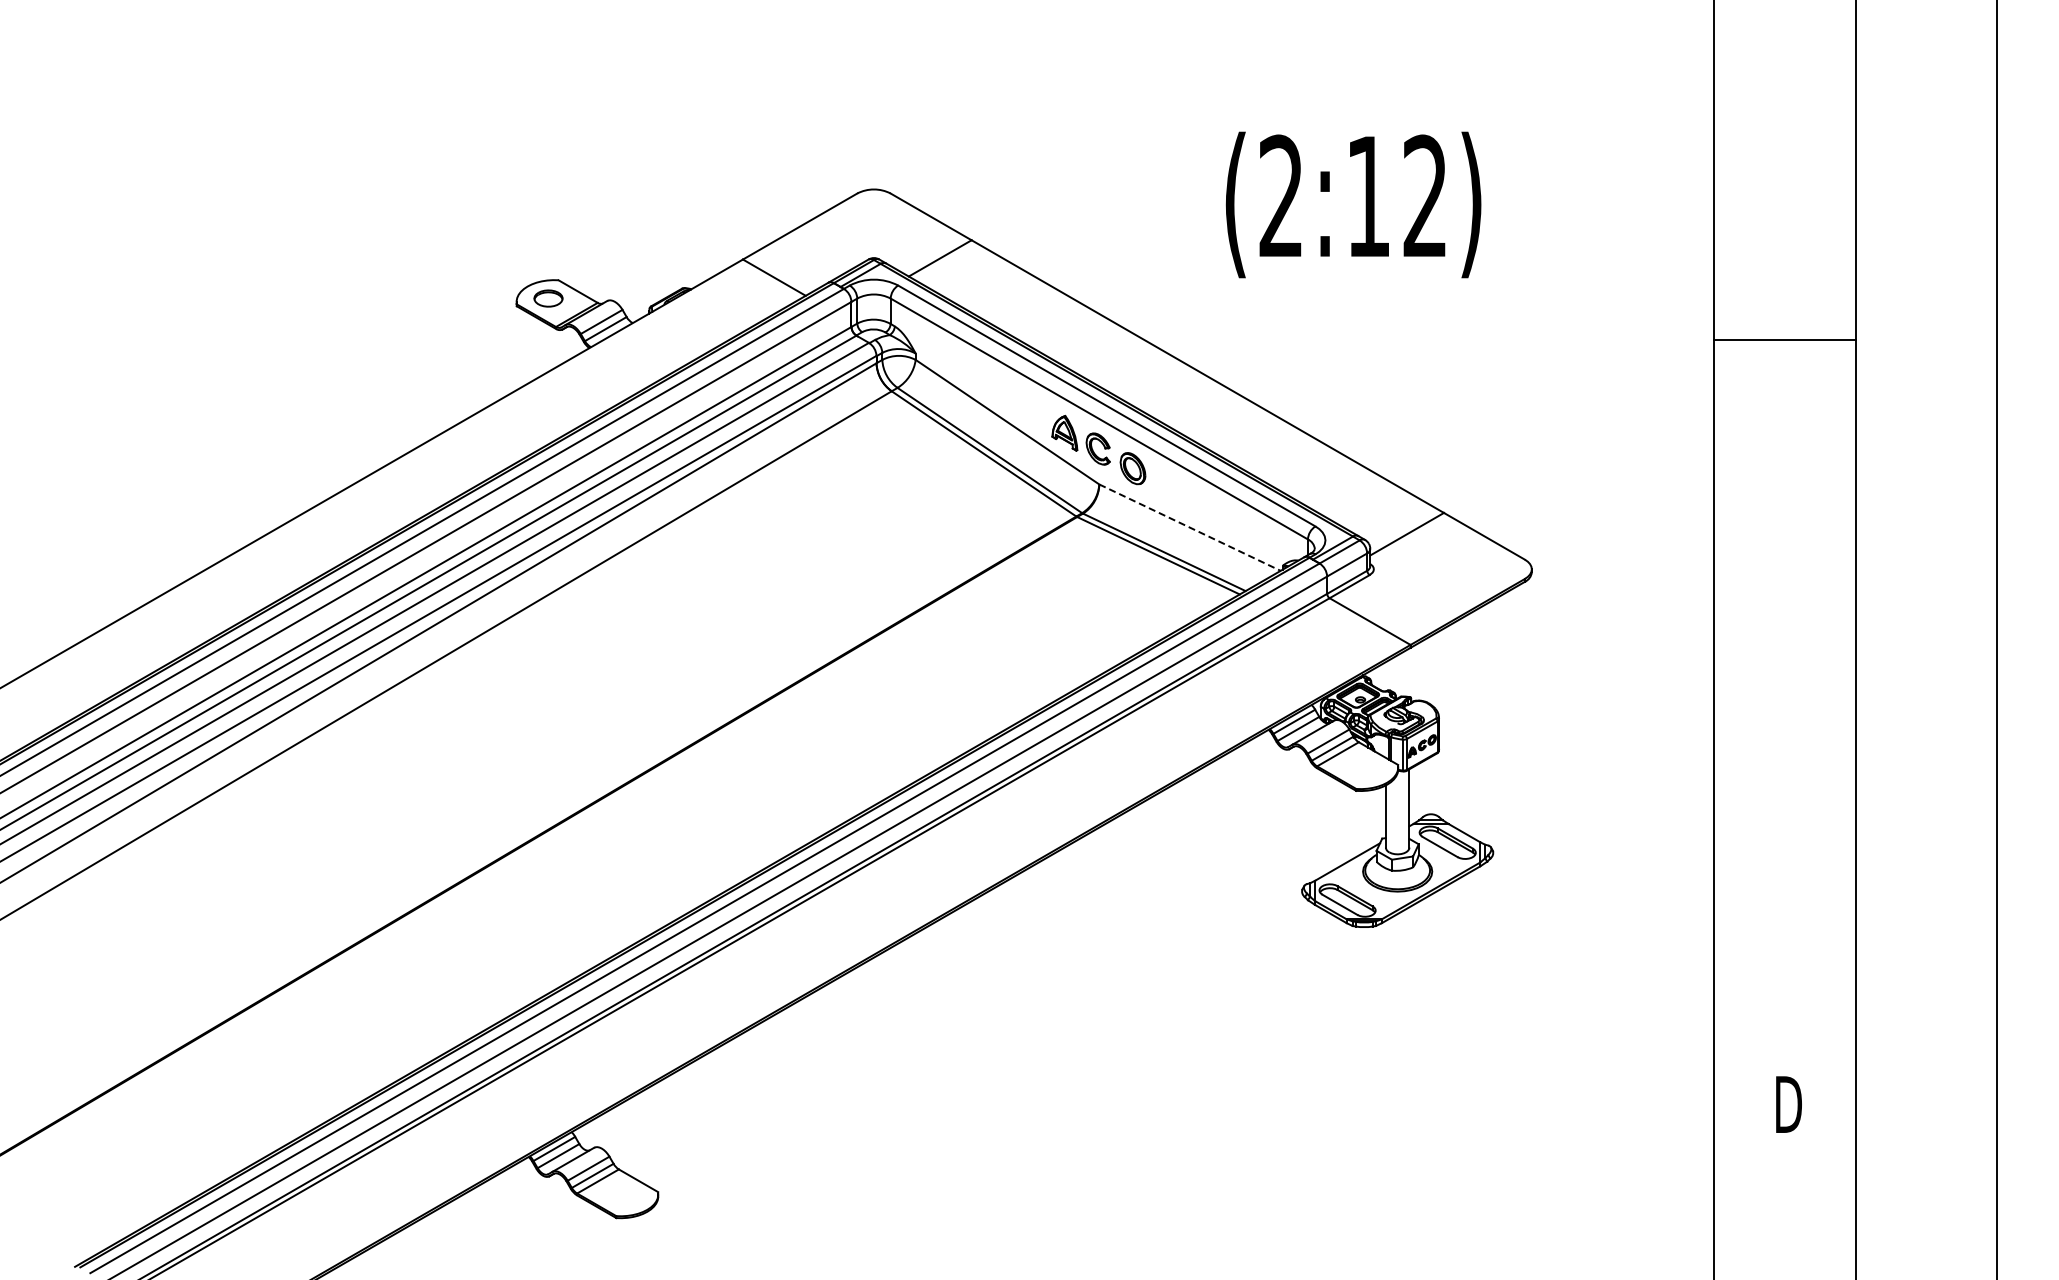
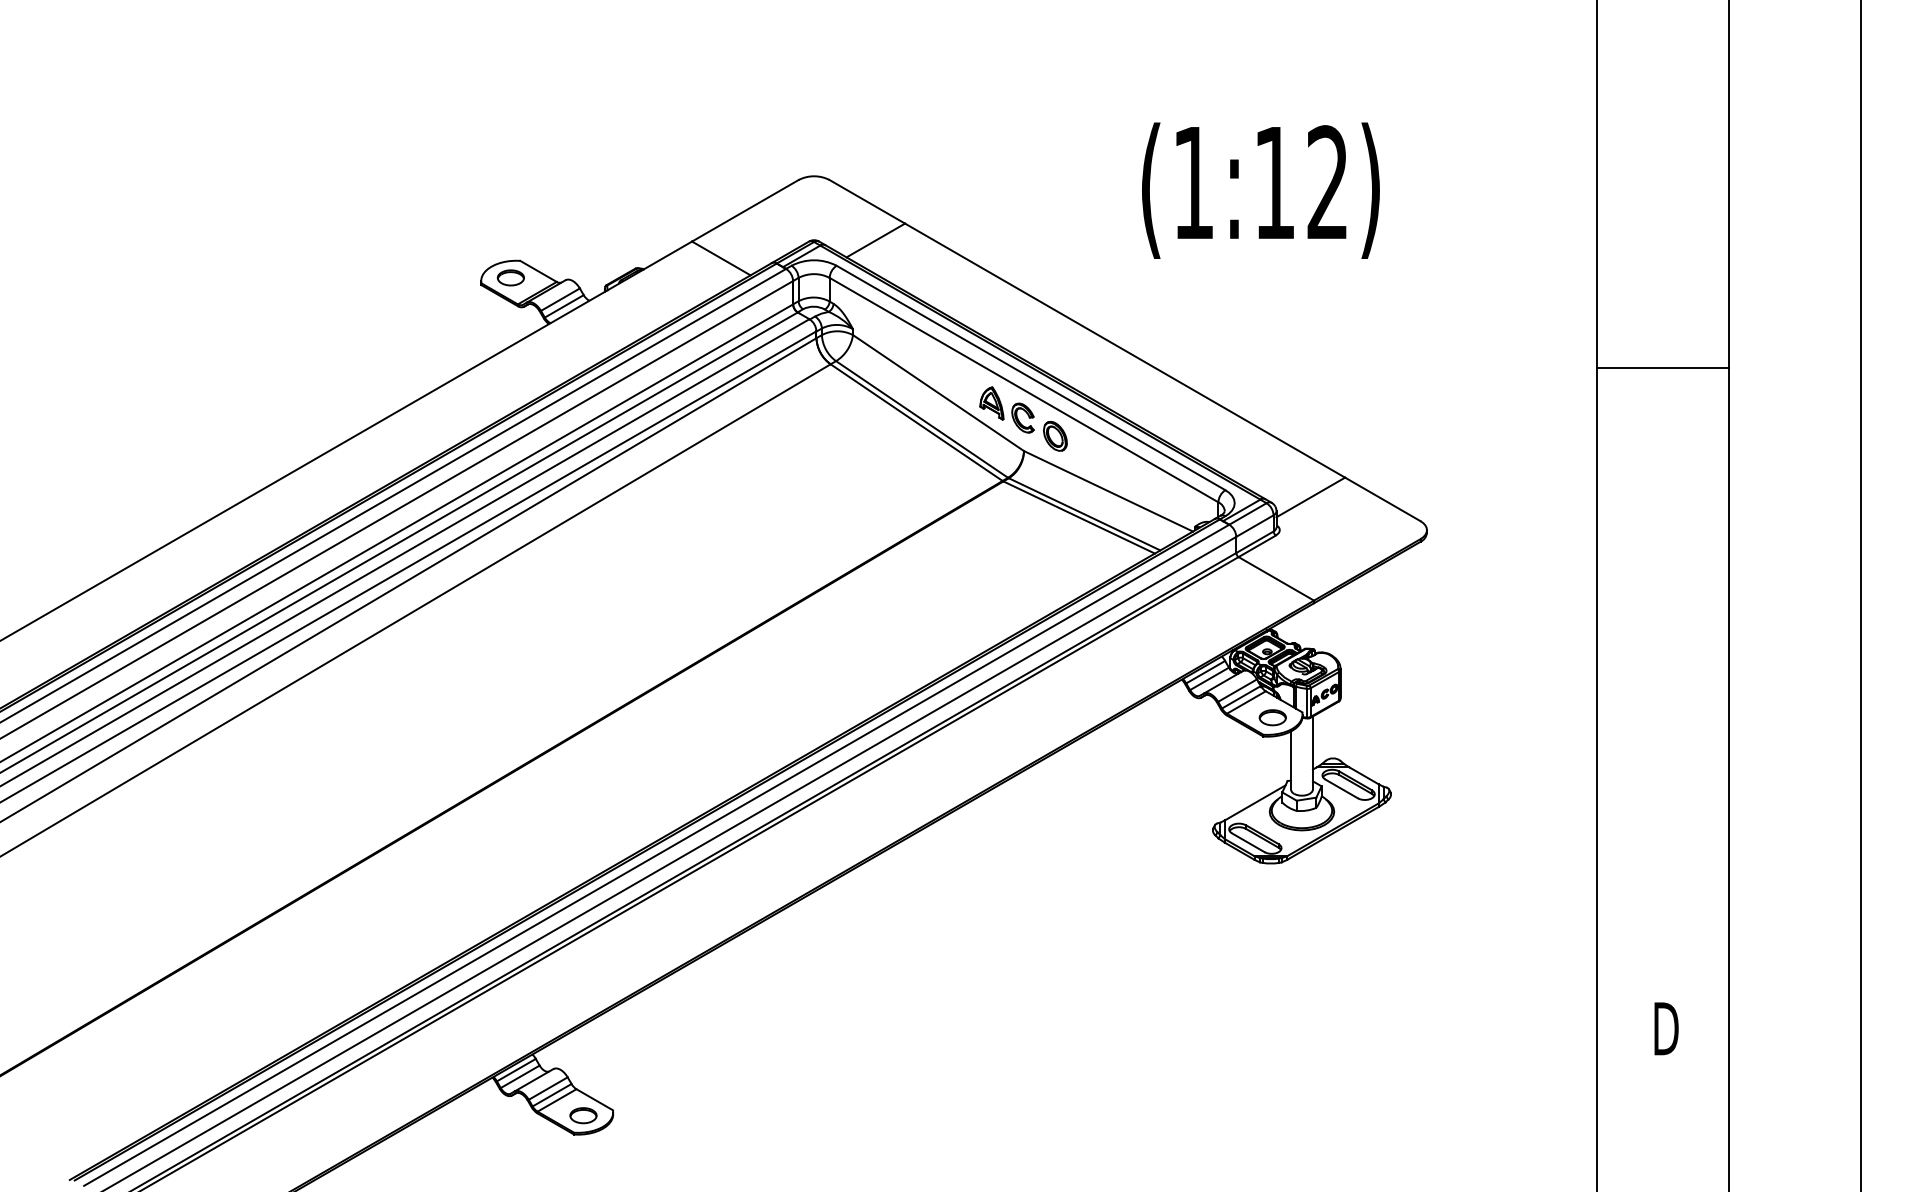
text: (1280, 195) -> (1192, 181), (2:12) -> (1:12)
line: (1784, 340) -> (1662, 368), moved
line: (1190, 527) -> (1108, 491), dashed -> solid
part: (1366, 770) -> (1272, 717), added
part: (626, 1197) -> (583, 1115), added

